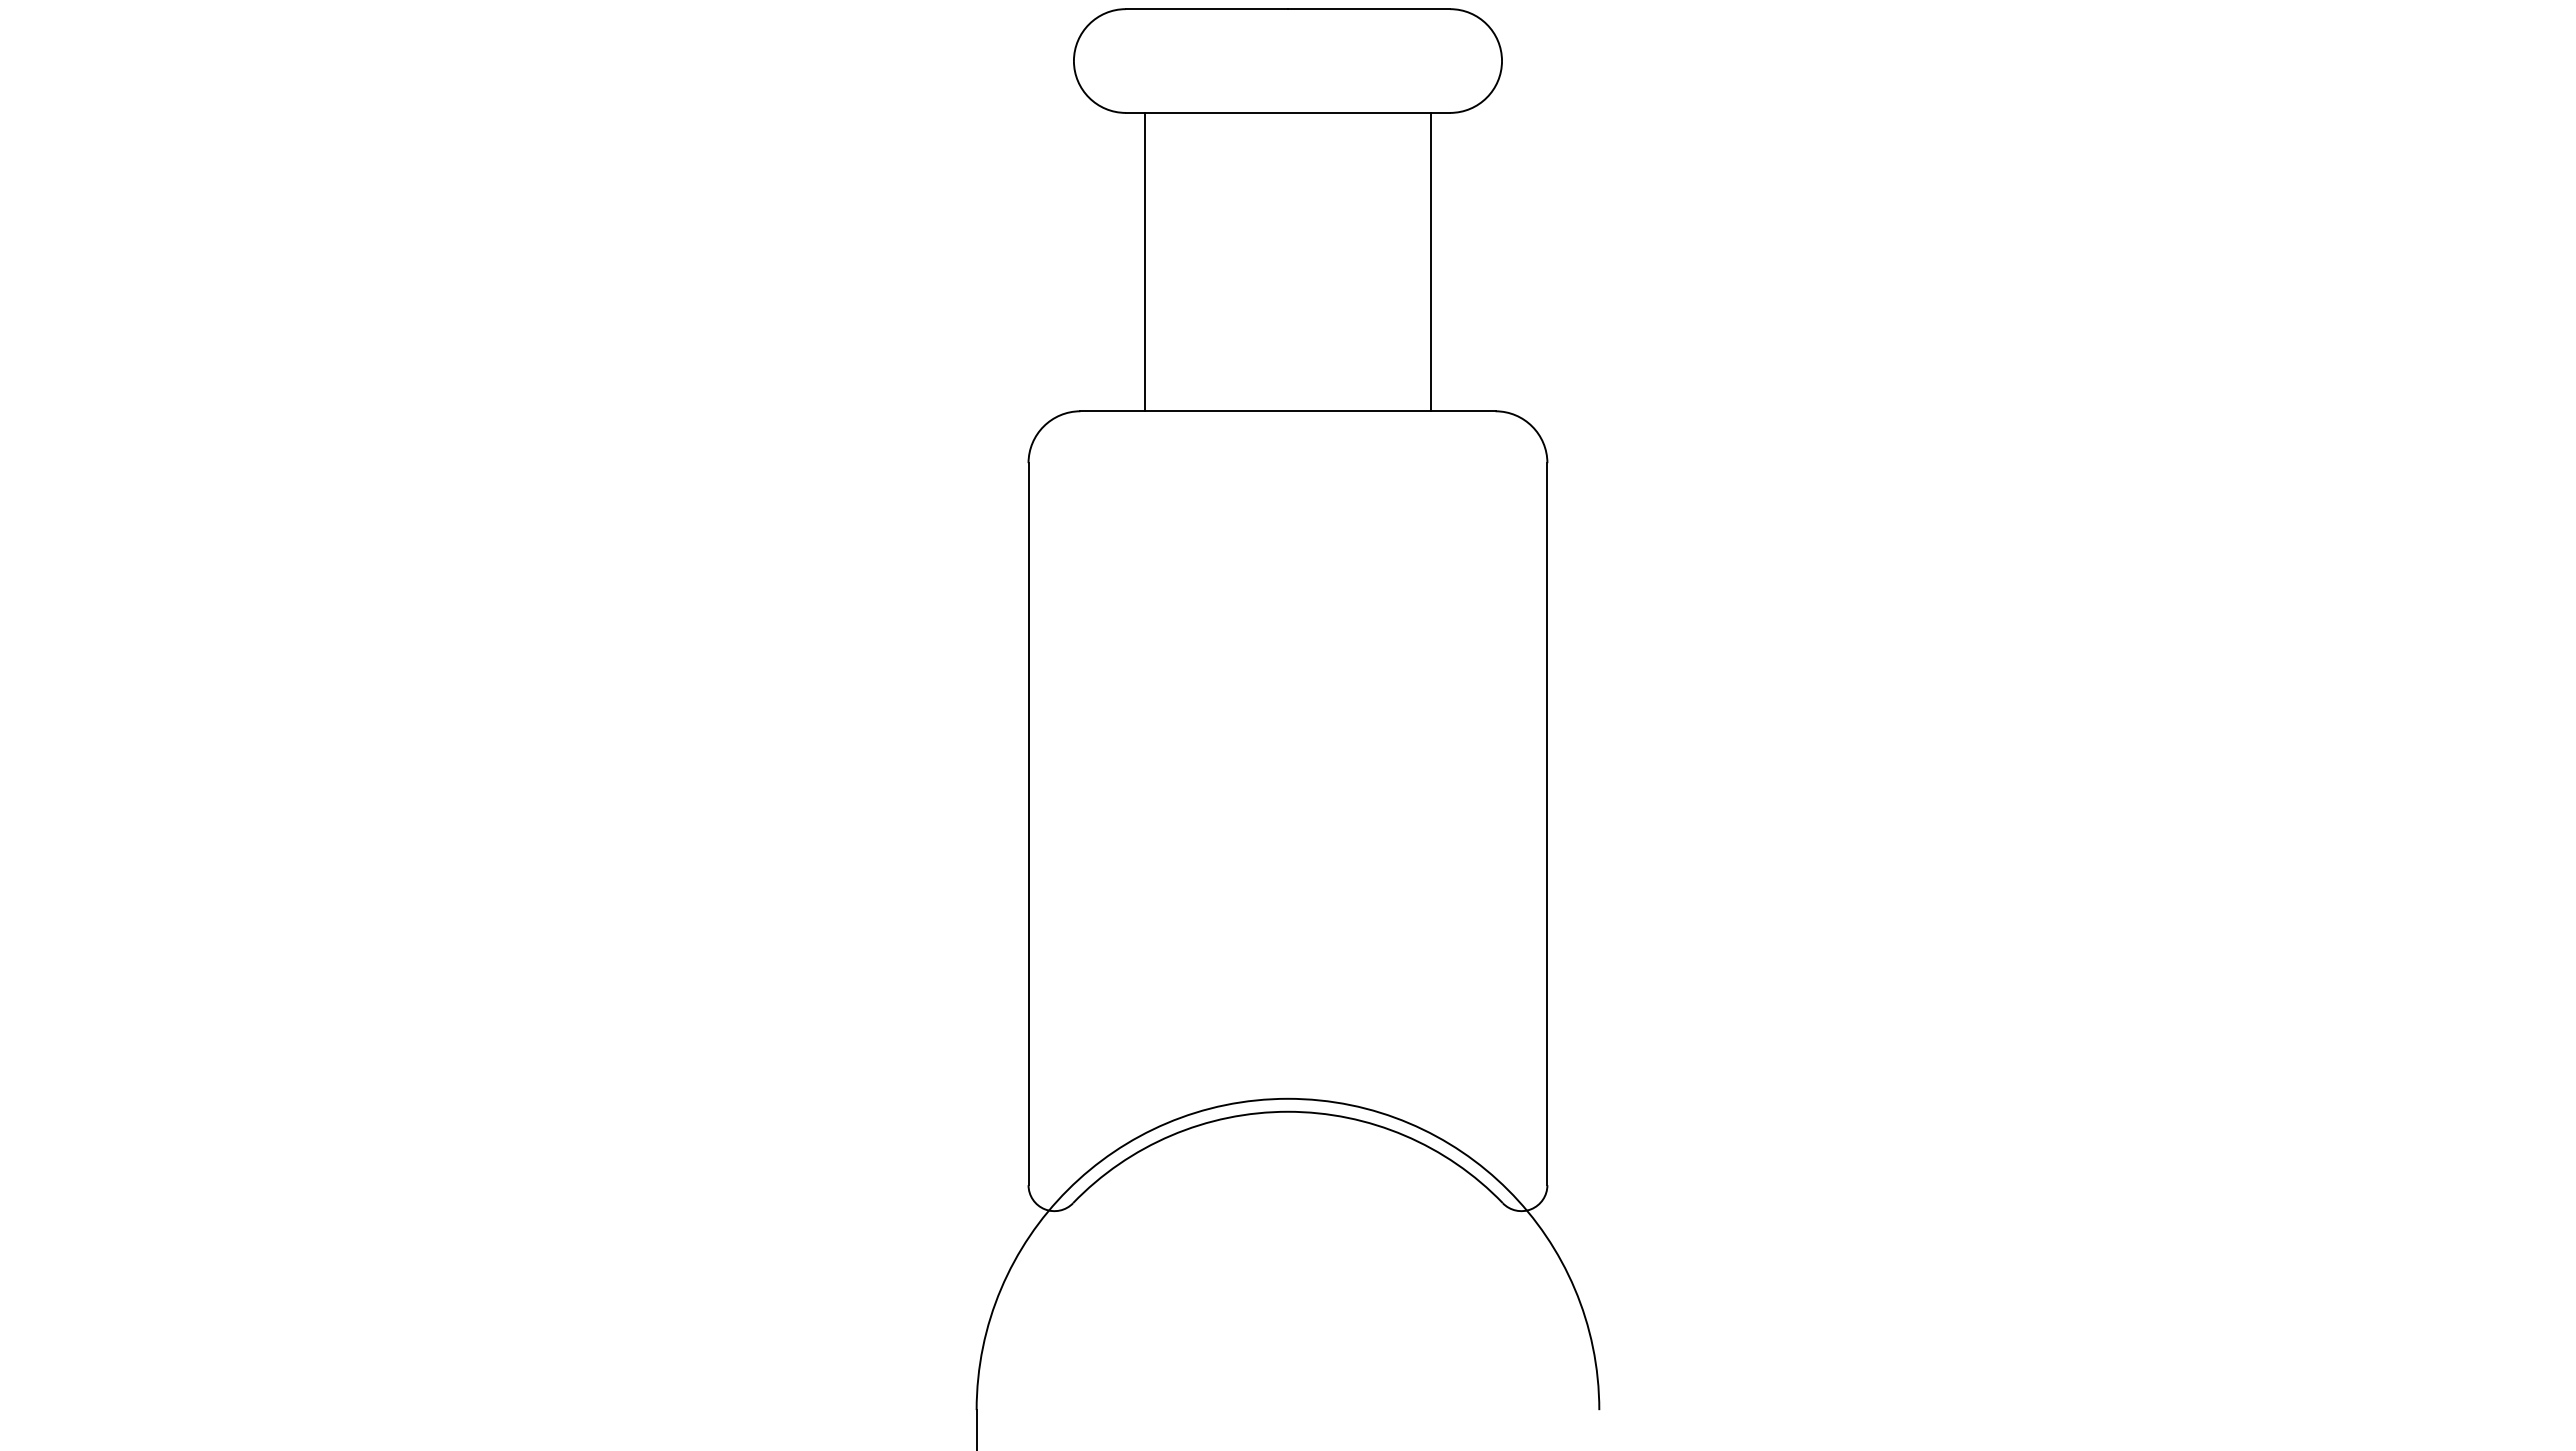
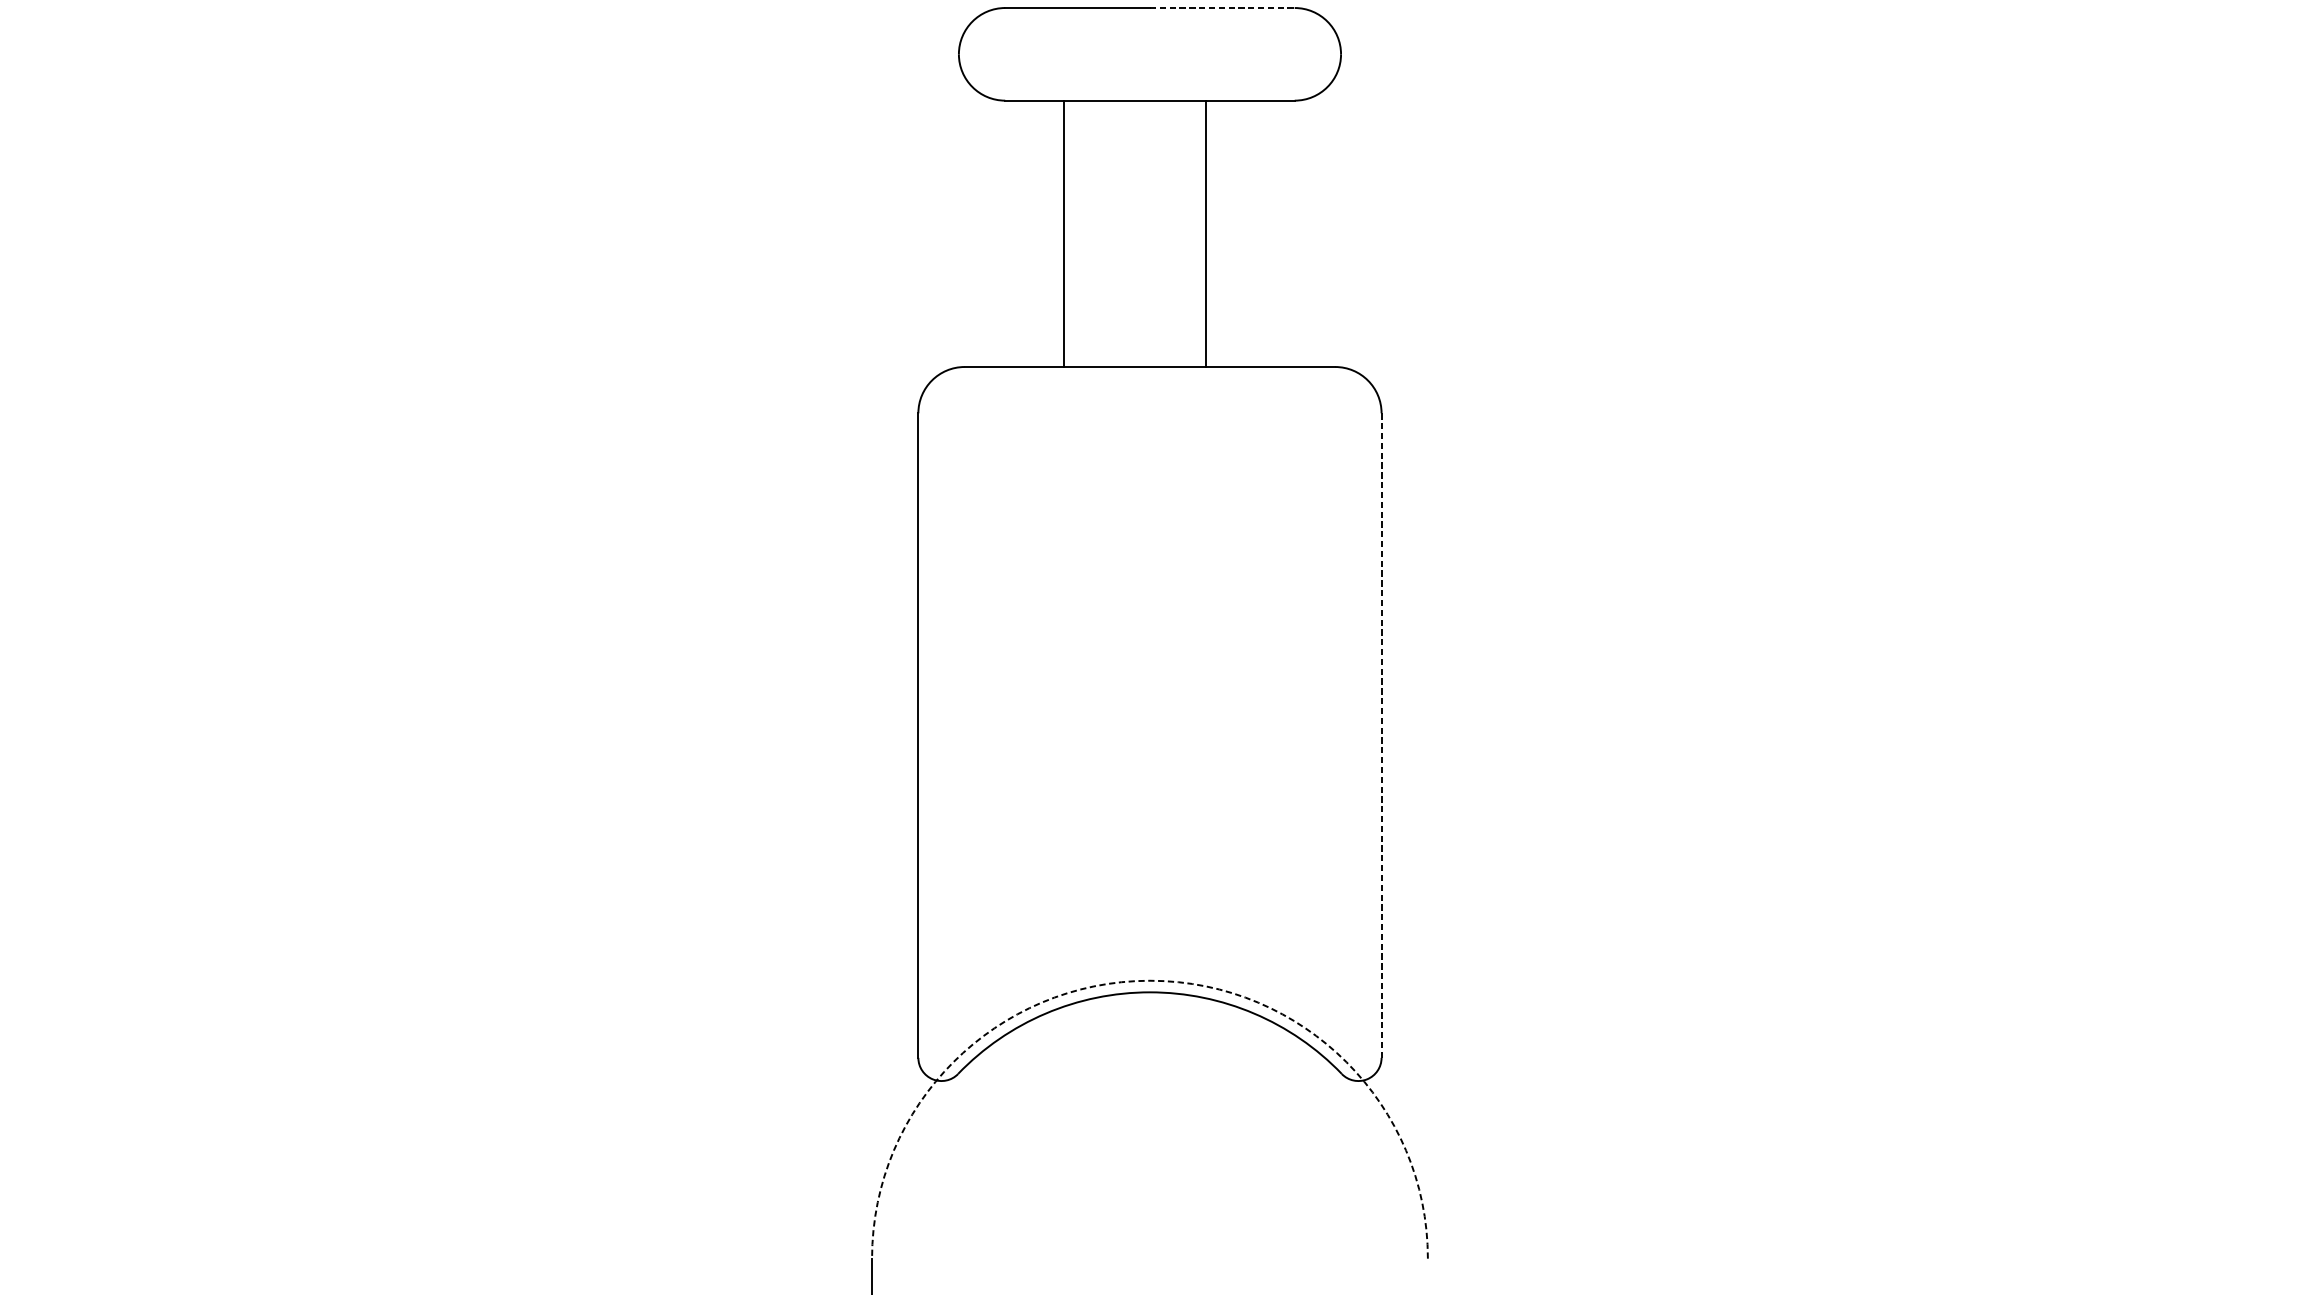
line: (1369, 9) -> (1222, 8), solid -> dashed
line: (1145, 261) -> (1063, 233), moved
line: (1430, 261) -> (1205, 233), moved
line: (1547, 823) -> (1381, 734), solid -> dashed
arc: (1287, 1098) -> (1149, 980), solid -> dashed

